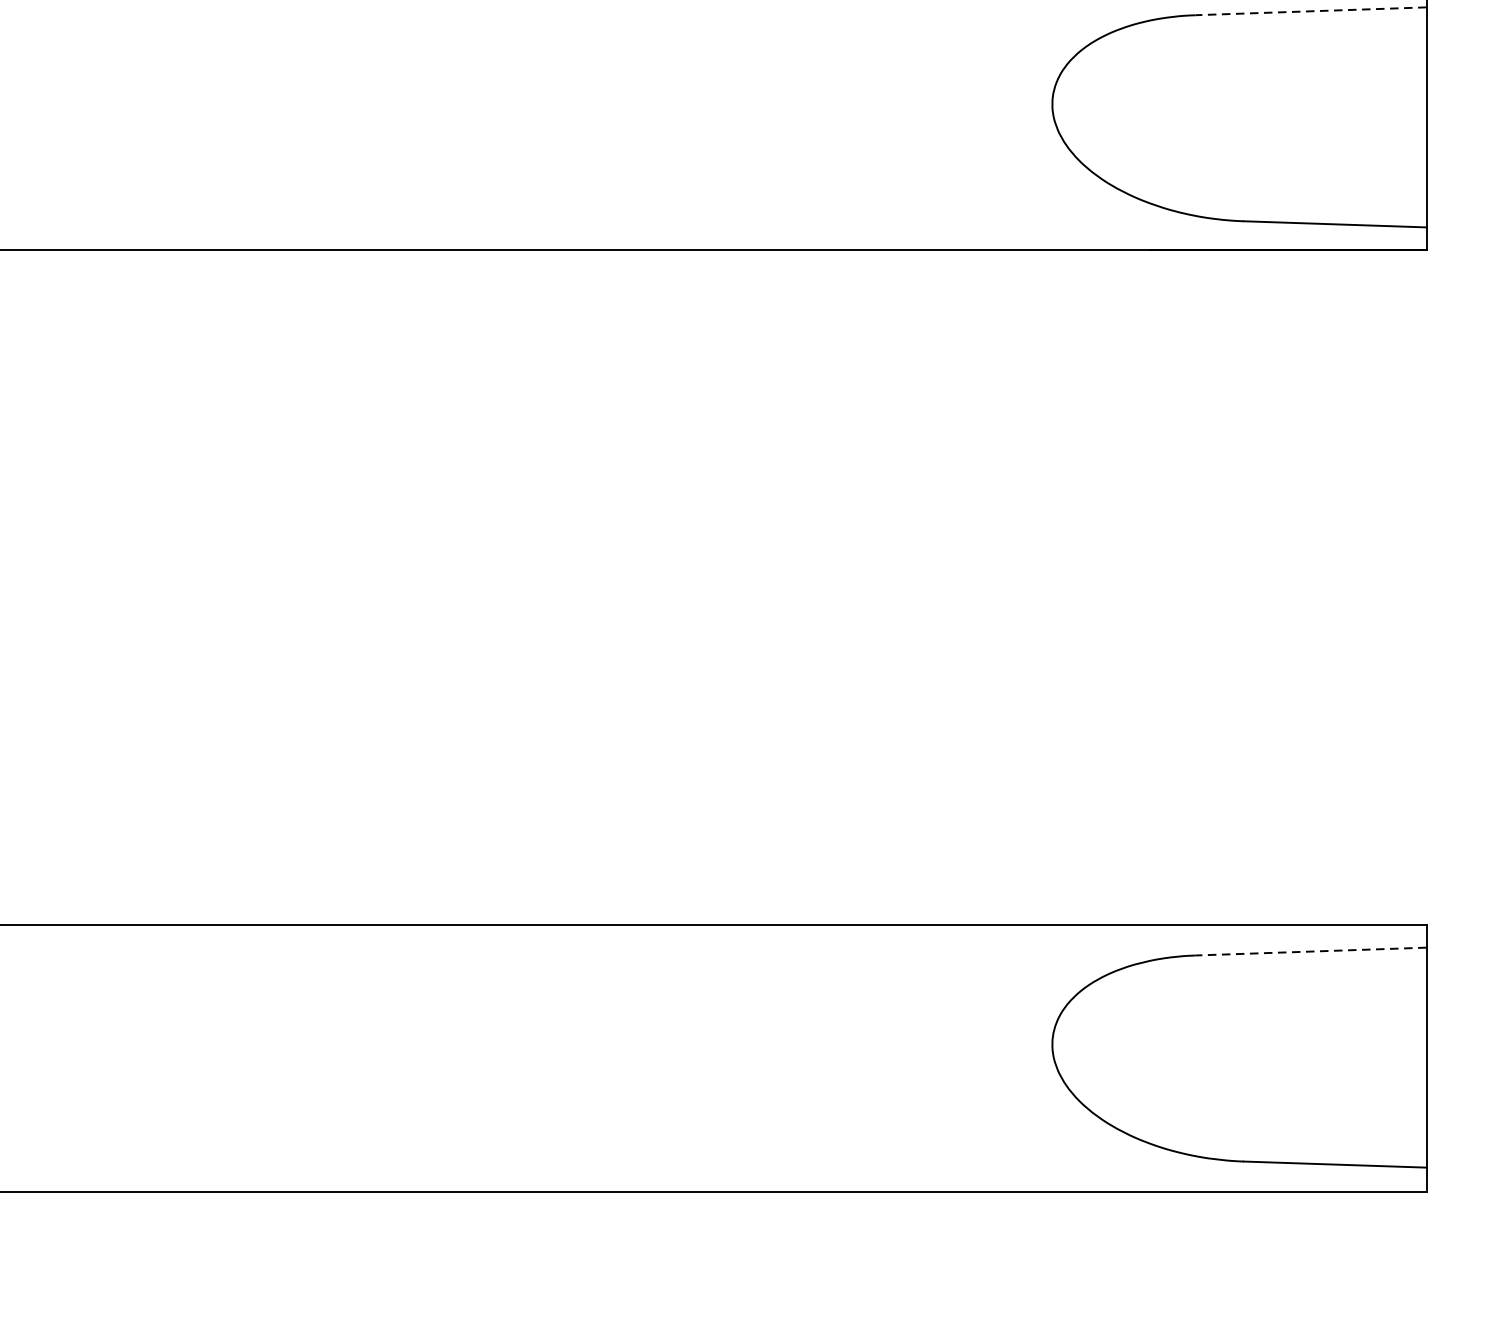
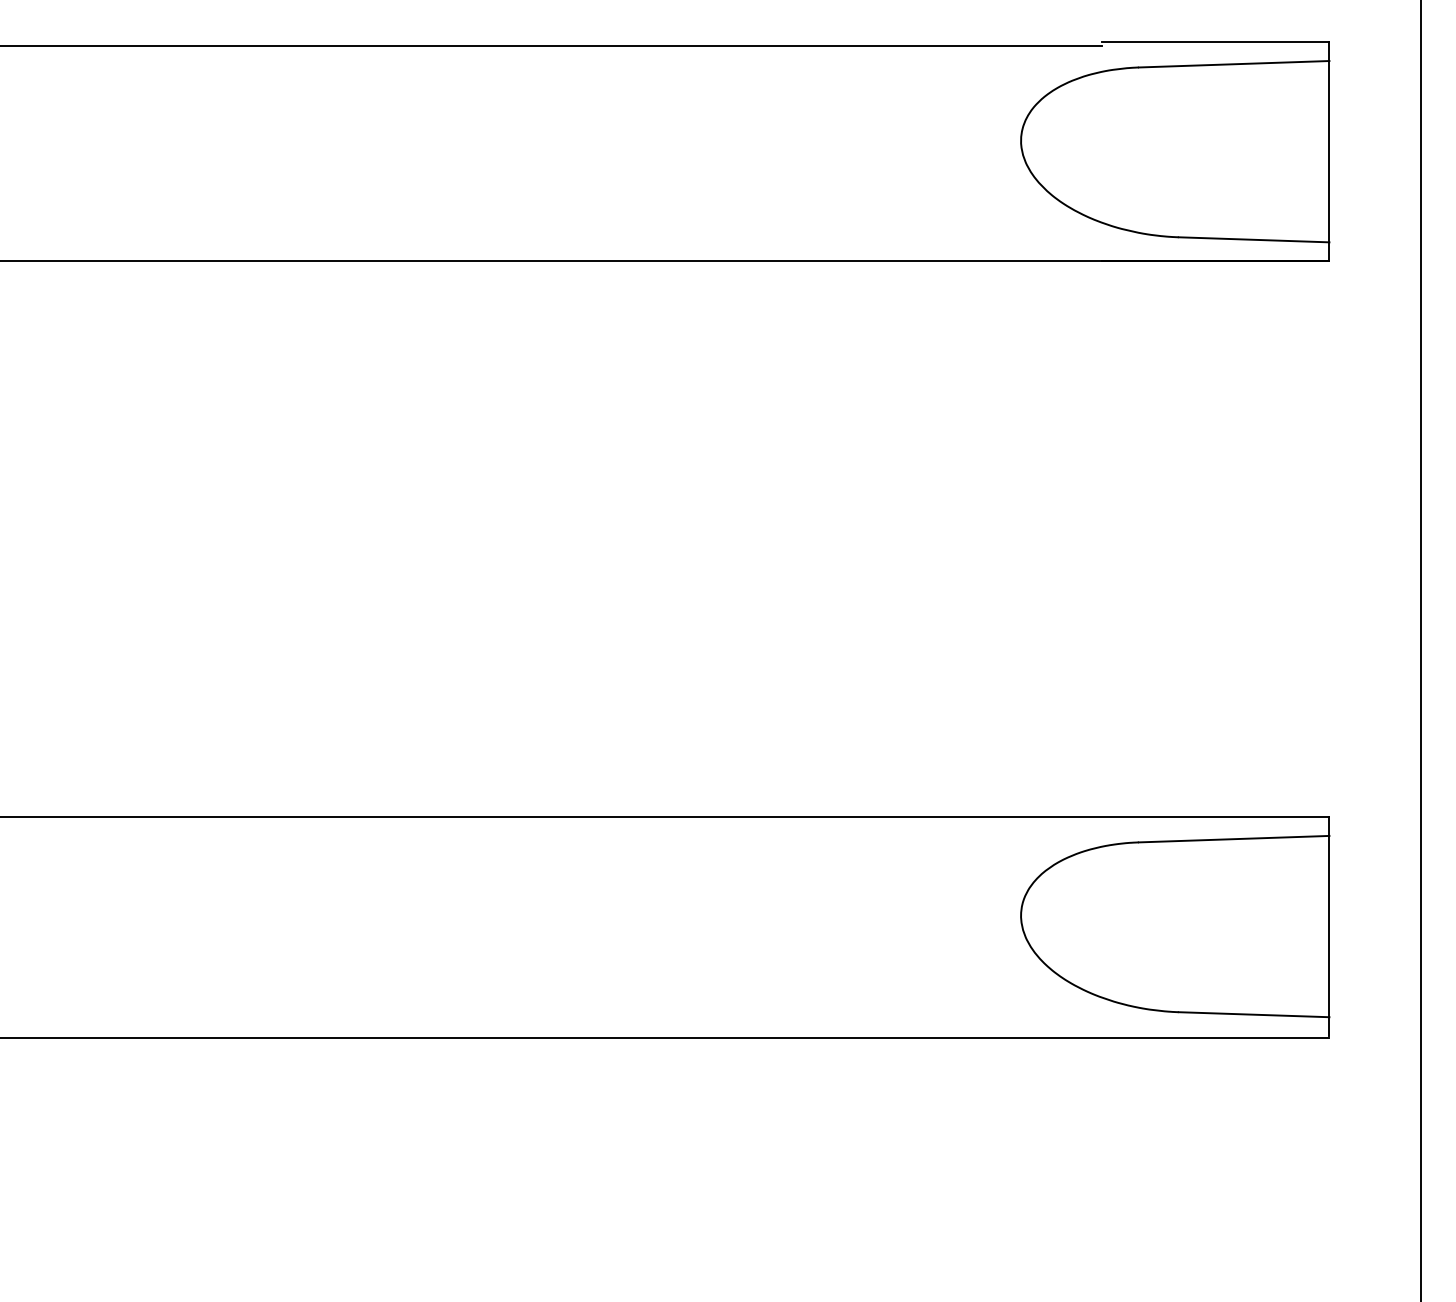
line: (1310, 11) -> (1233, 64), dashed -> solid
line: (1310, 951) -> (1233, 839), dashed -> solid

